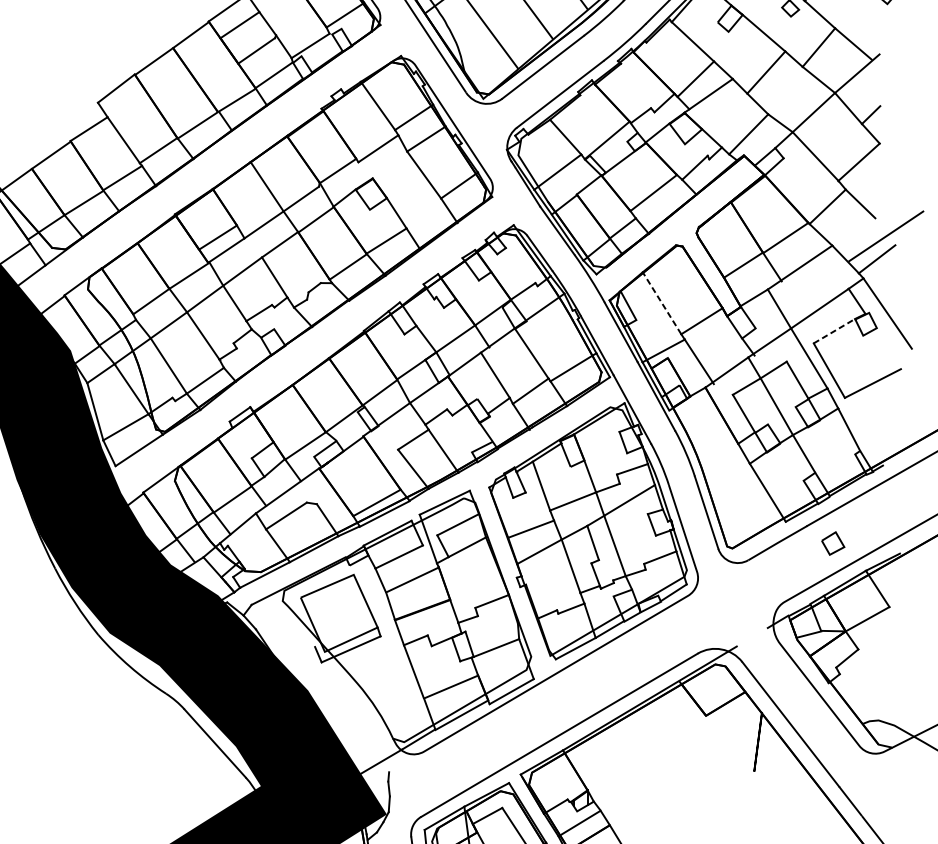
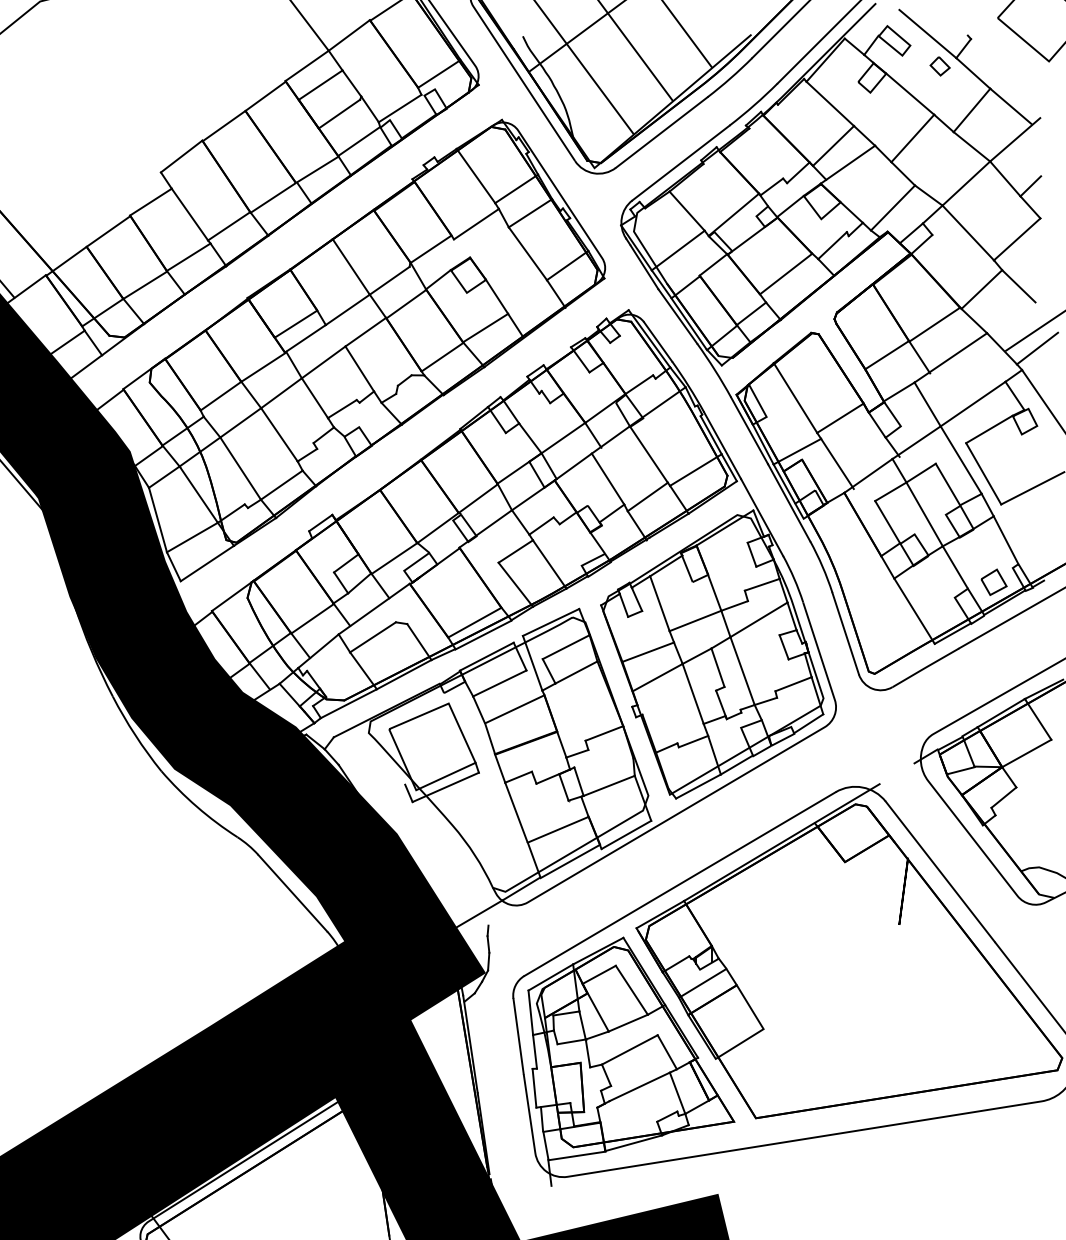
line: (662, 302) -> (795, 397), dashed -> solid
line: (834, 331) -> (989, 429), dashed -> solid
part: (832, 542) -> (993, 581), moved

